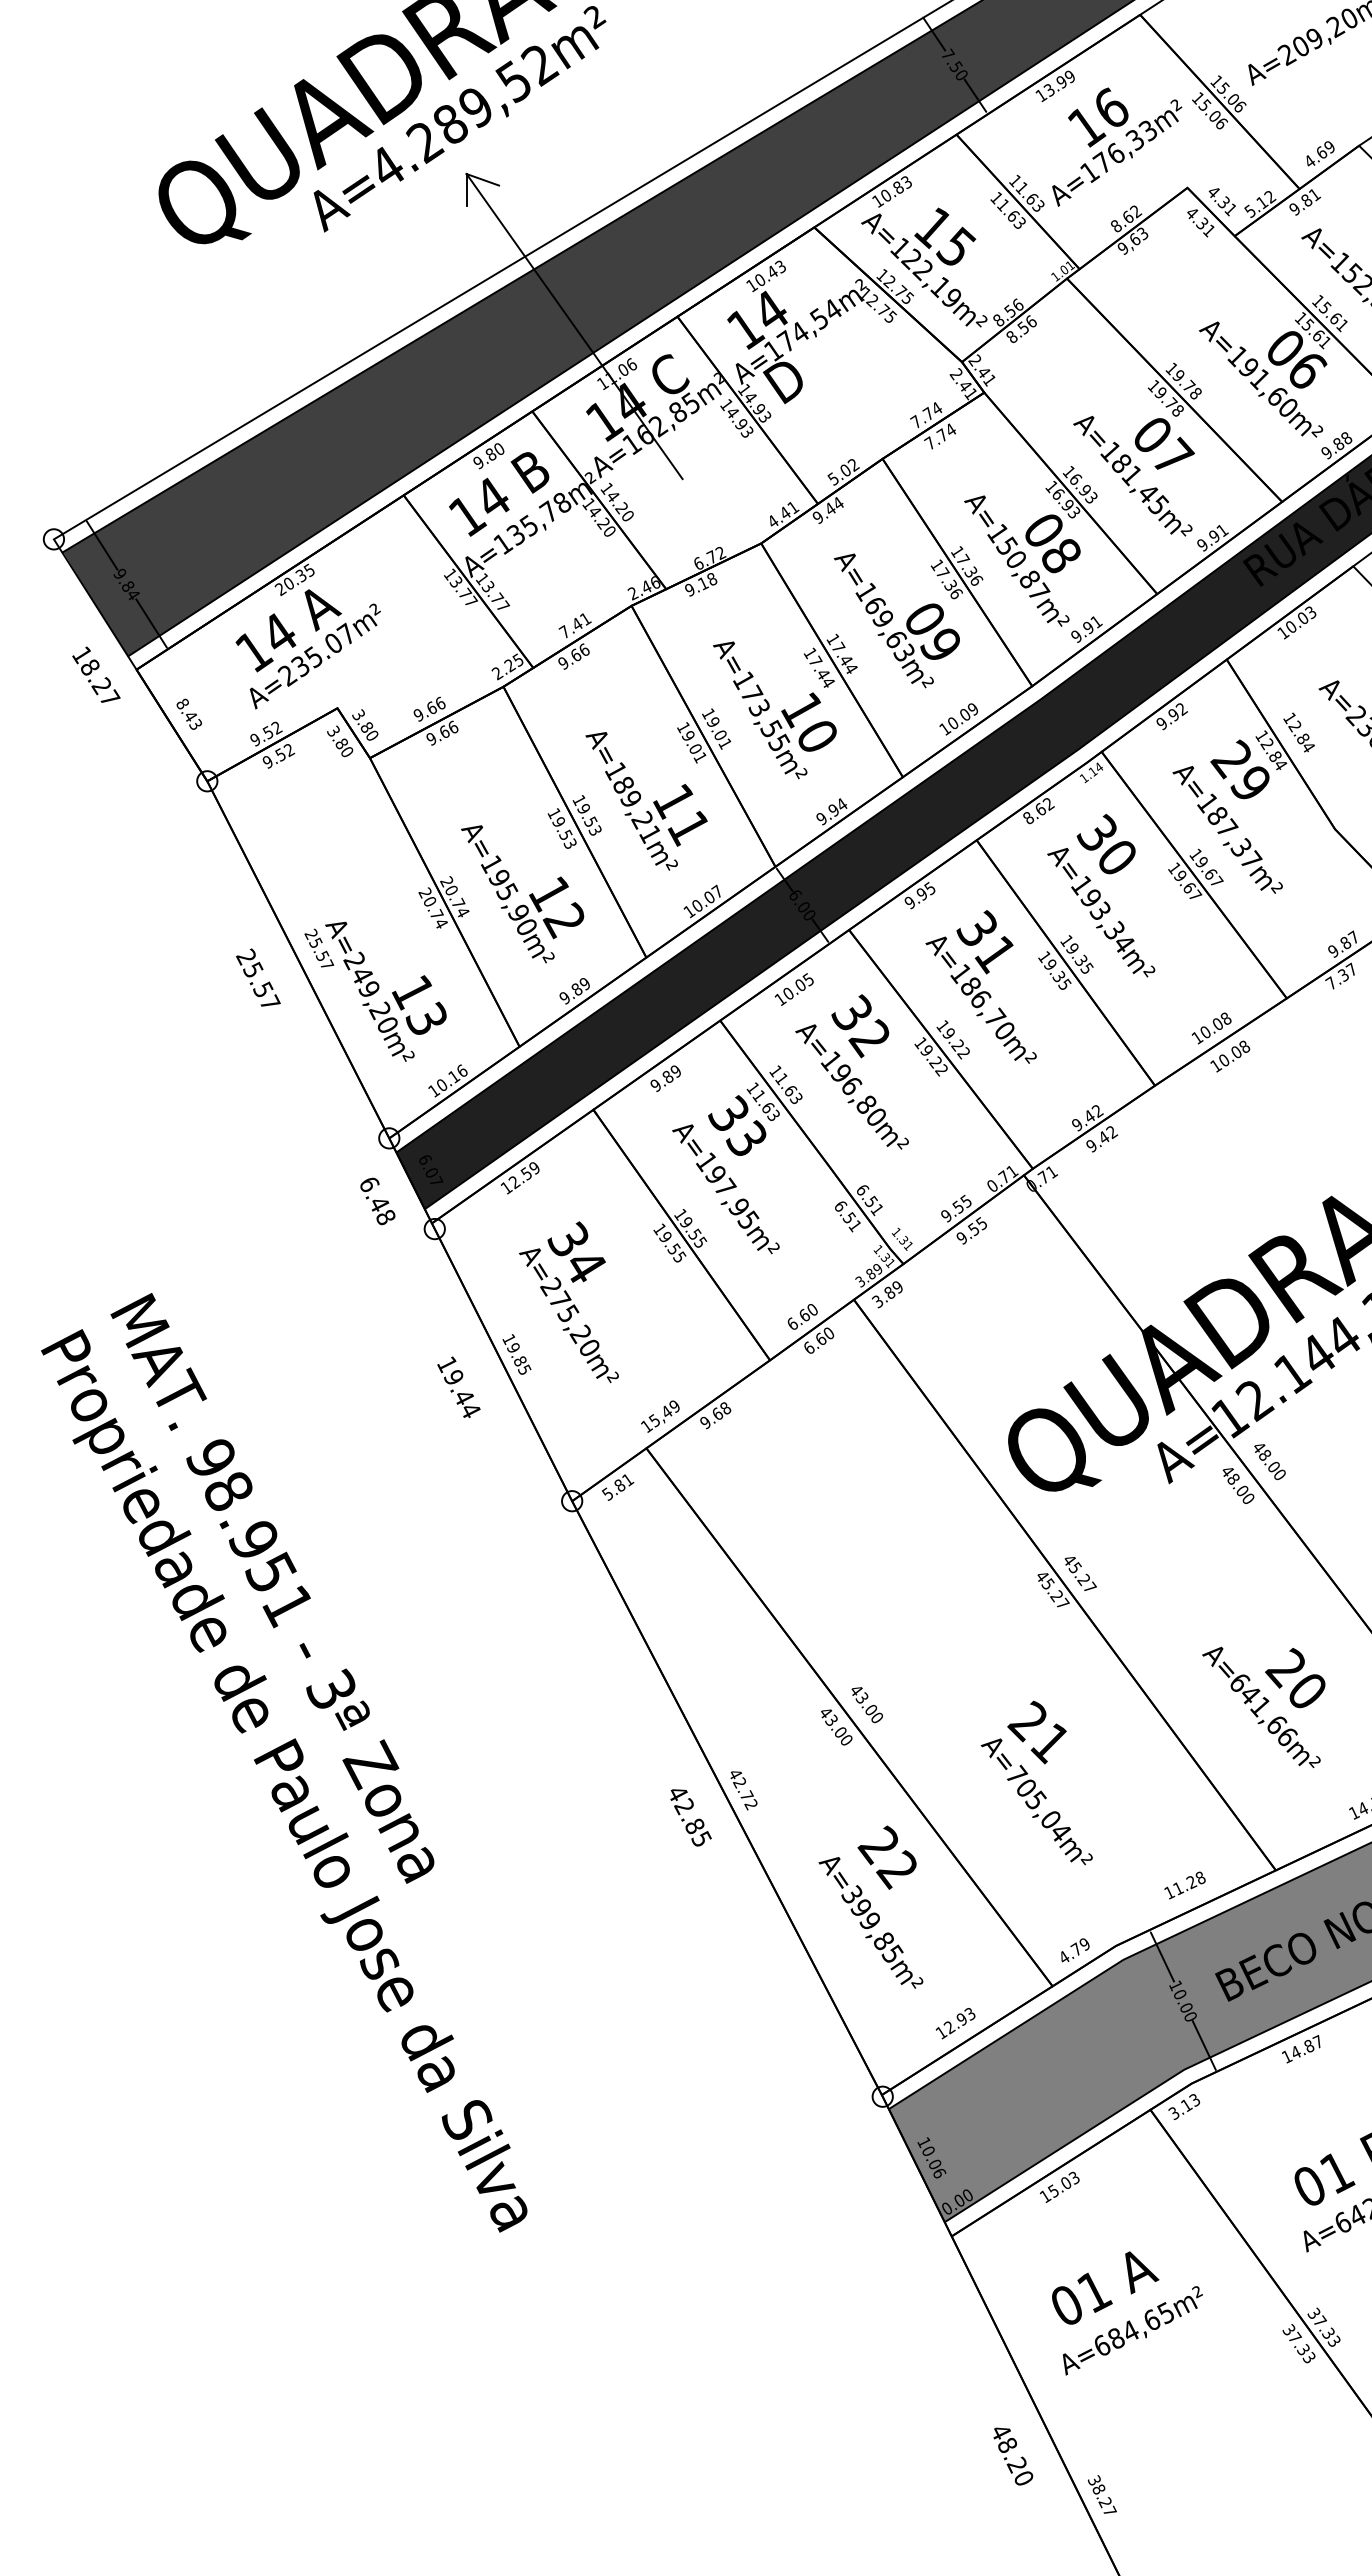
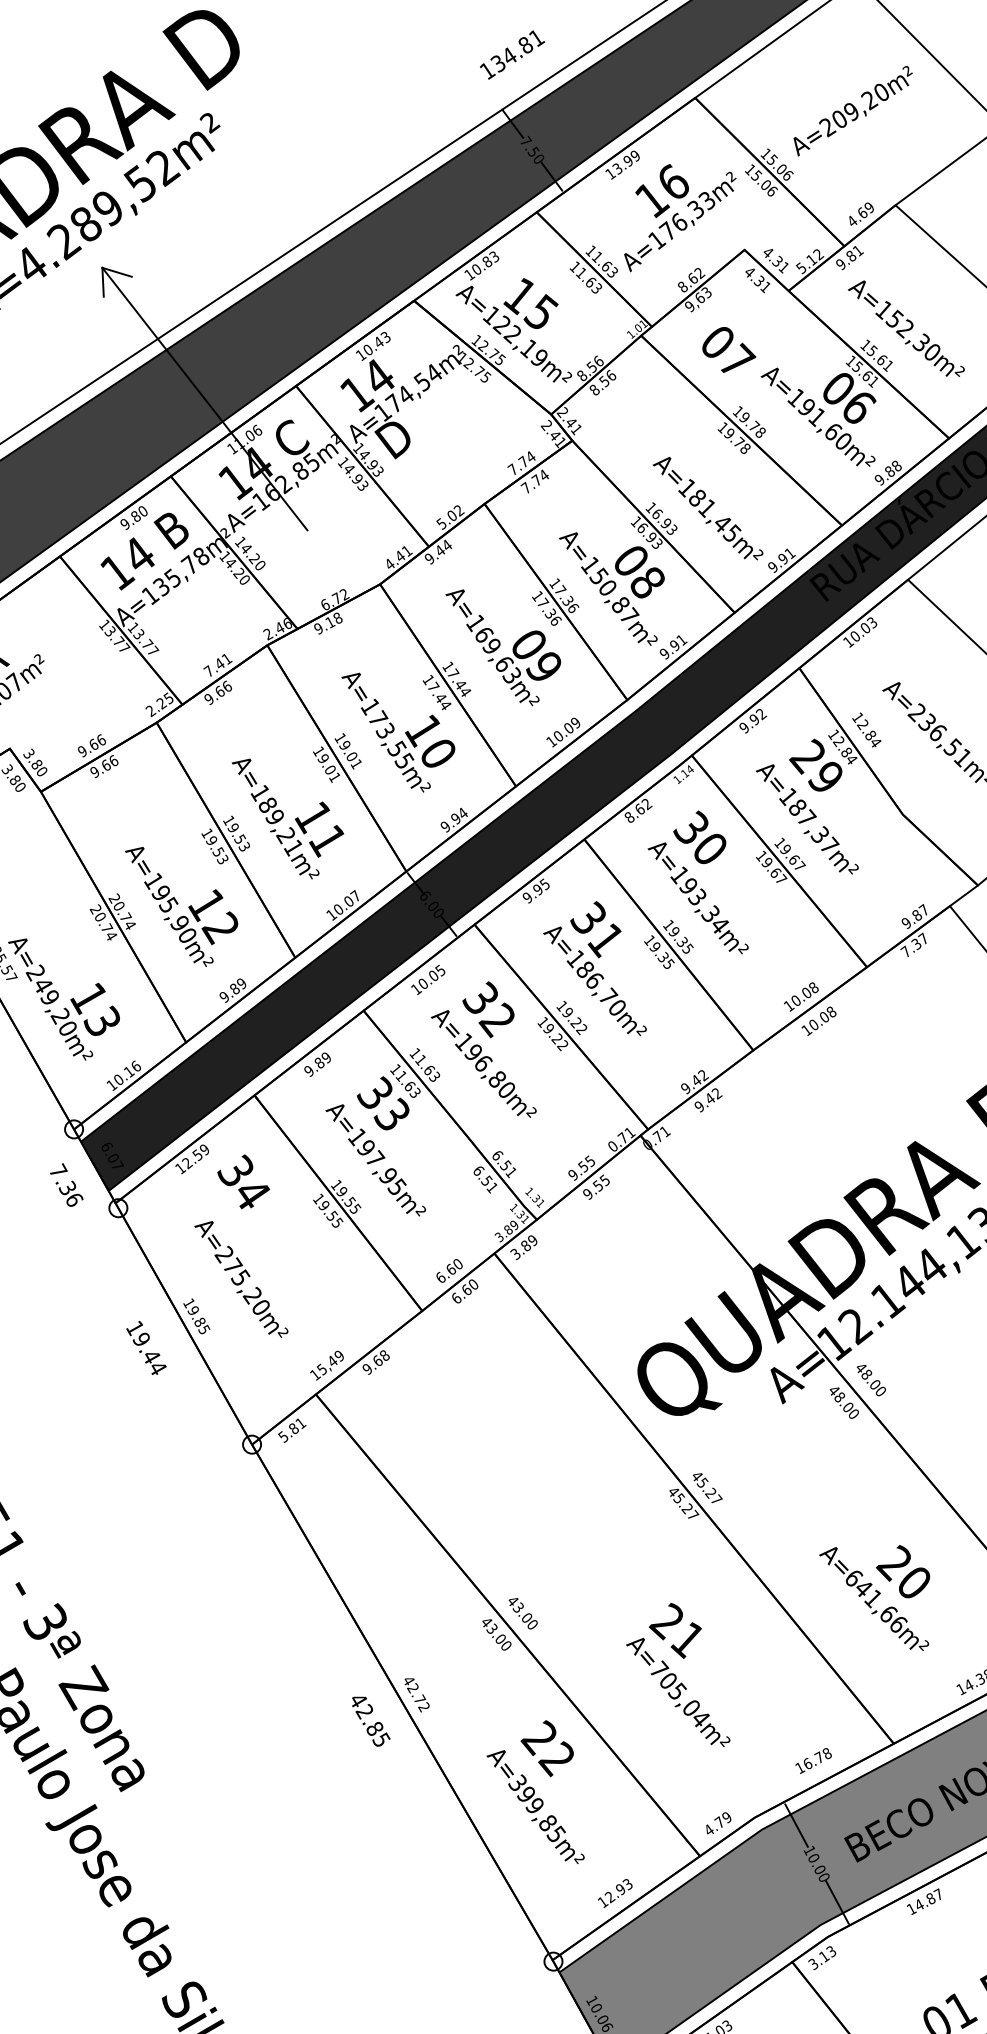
text: (1164, 443) -> (728, 349), moved
text: (378, 1200) -> (67, 1185), 6.48 -> 7.36
text: (576, 1251) -> (243, 1181), moved
text: (1185, 1885) -> (814, 1760), 11.28 -> 16.78

